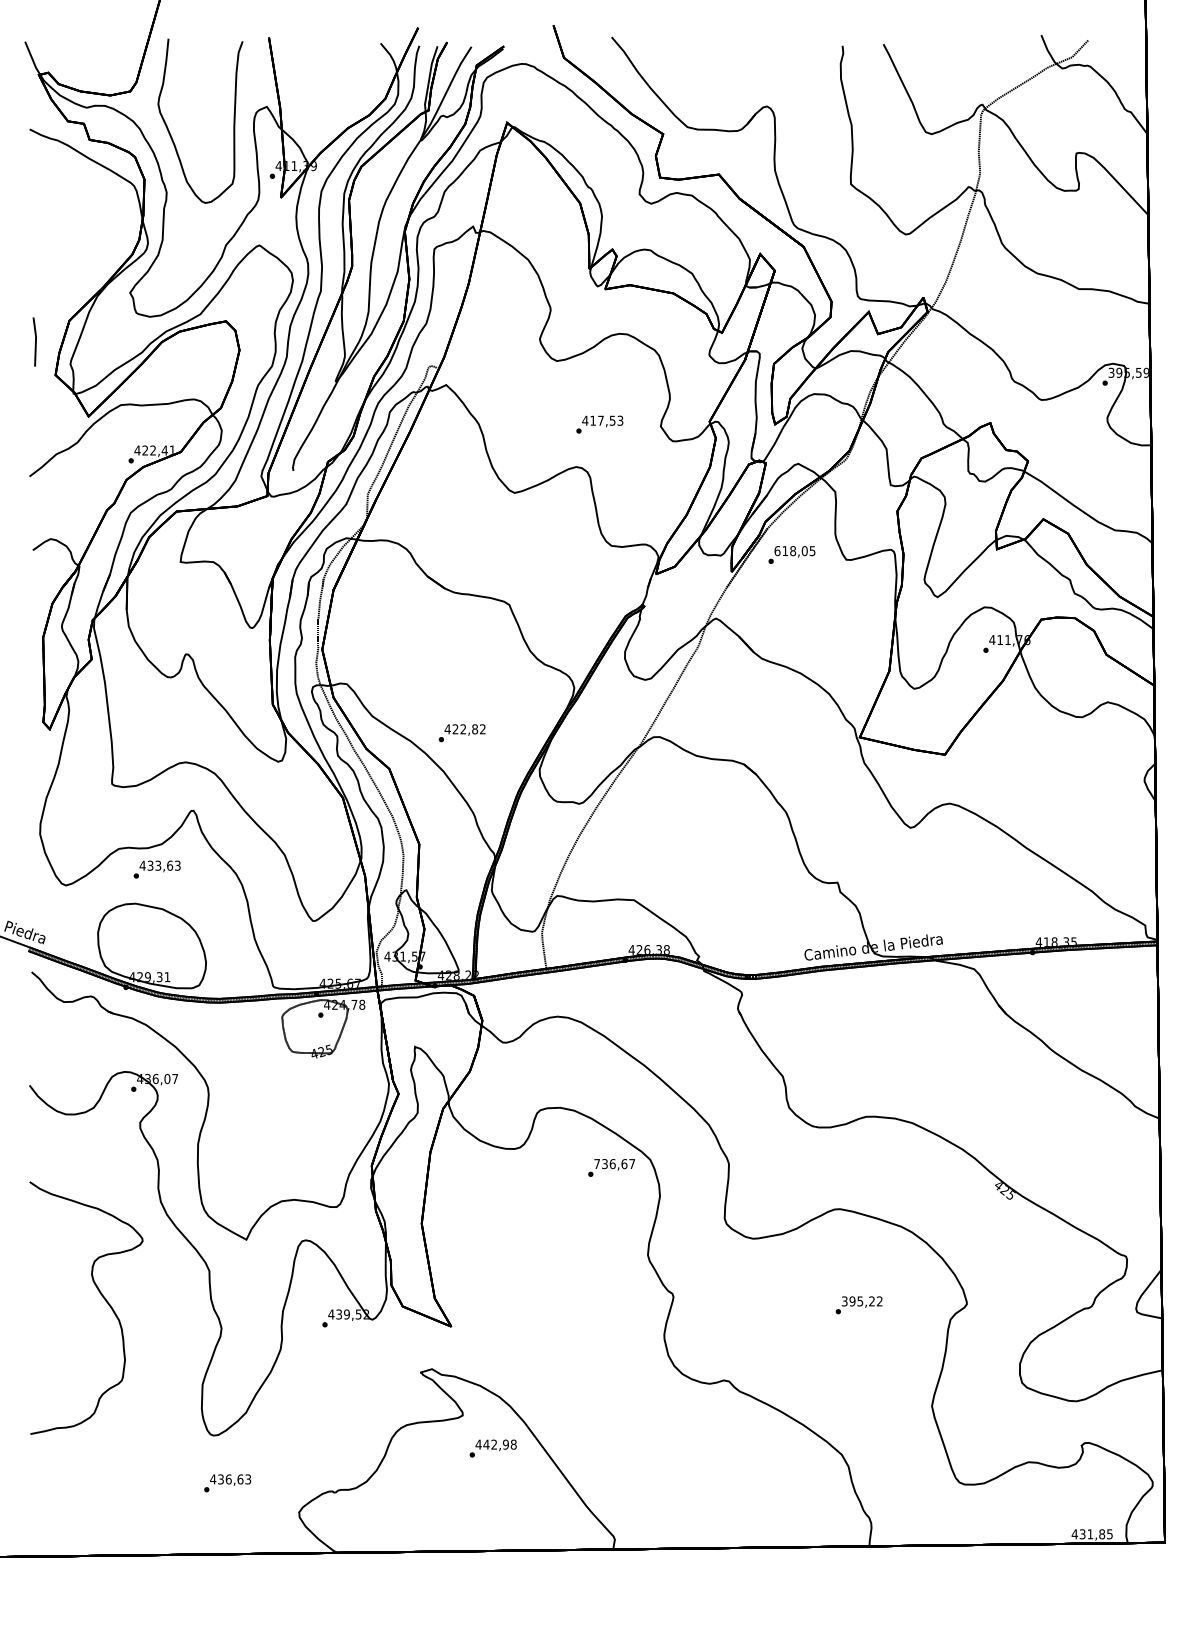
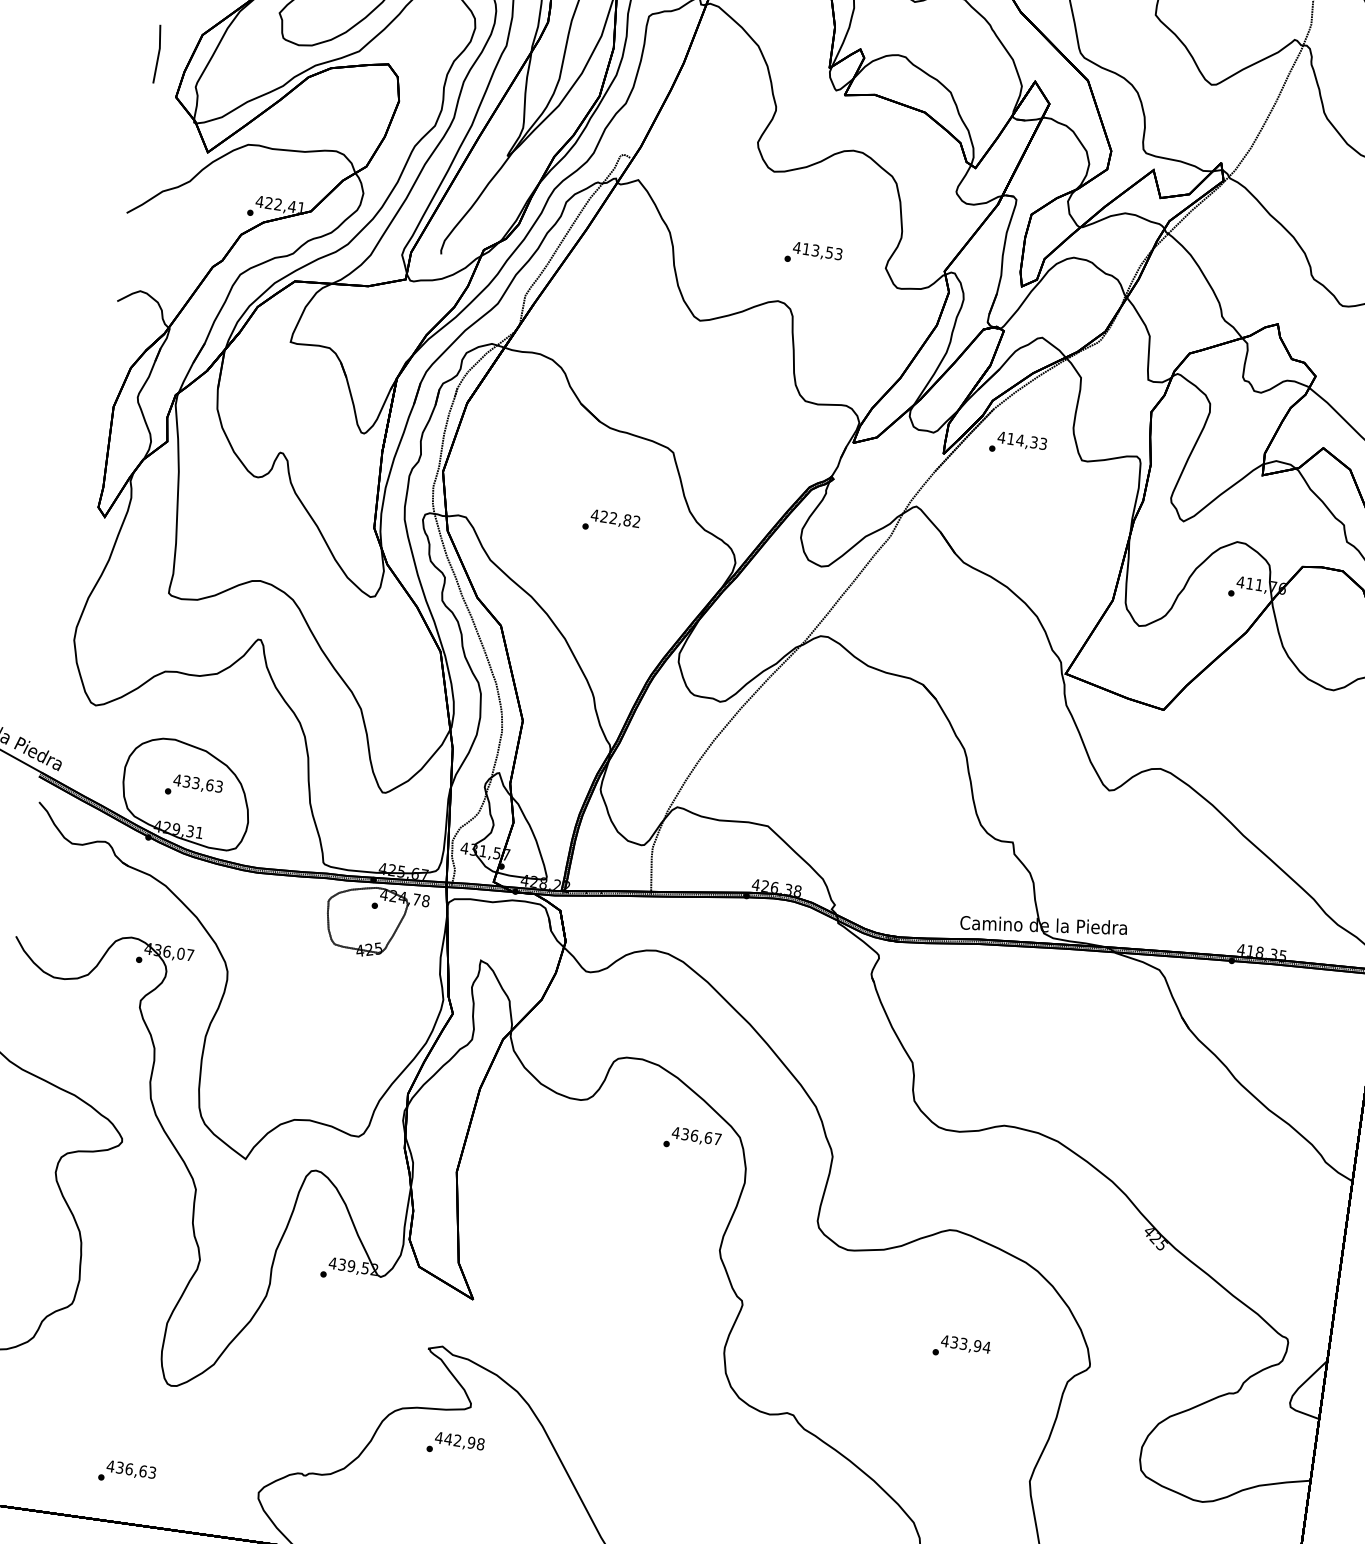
text: (600, 420) -> (815, 250), 417,53 -> 413,53
text: (794, 551) -> (1021, 441), 618,05 -> 414,33
text: (461, 733) -> (610, 522), moved
text: (156, 869) -> (193, 787), moved
text: (597, 1163) -> (676, 1132), 736,67 -> 436,67
text: (861, 1301) -> (965, 1344), 395,22 -> 433,94
text: (492, 1448) -> (454, 1444), moved
text: (227, 1483) -> (127, 1473), moved

